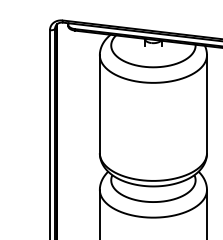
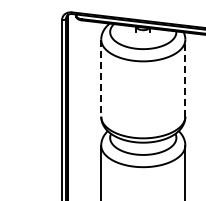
line: (207, 103) -> (185, 77), solid -> dashed
line: (100, 104) -> (101, 78), solid -> dashed

